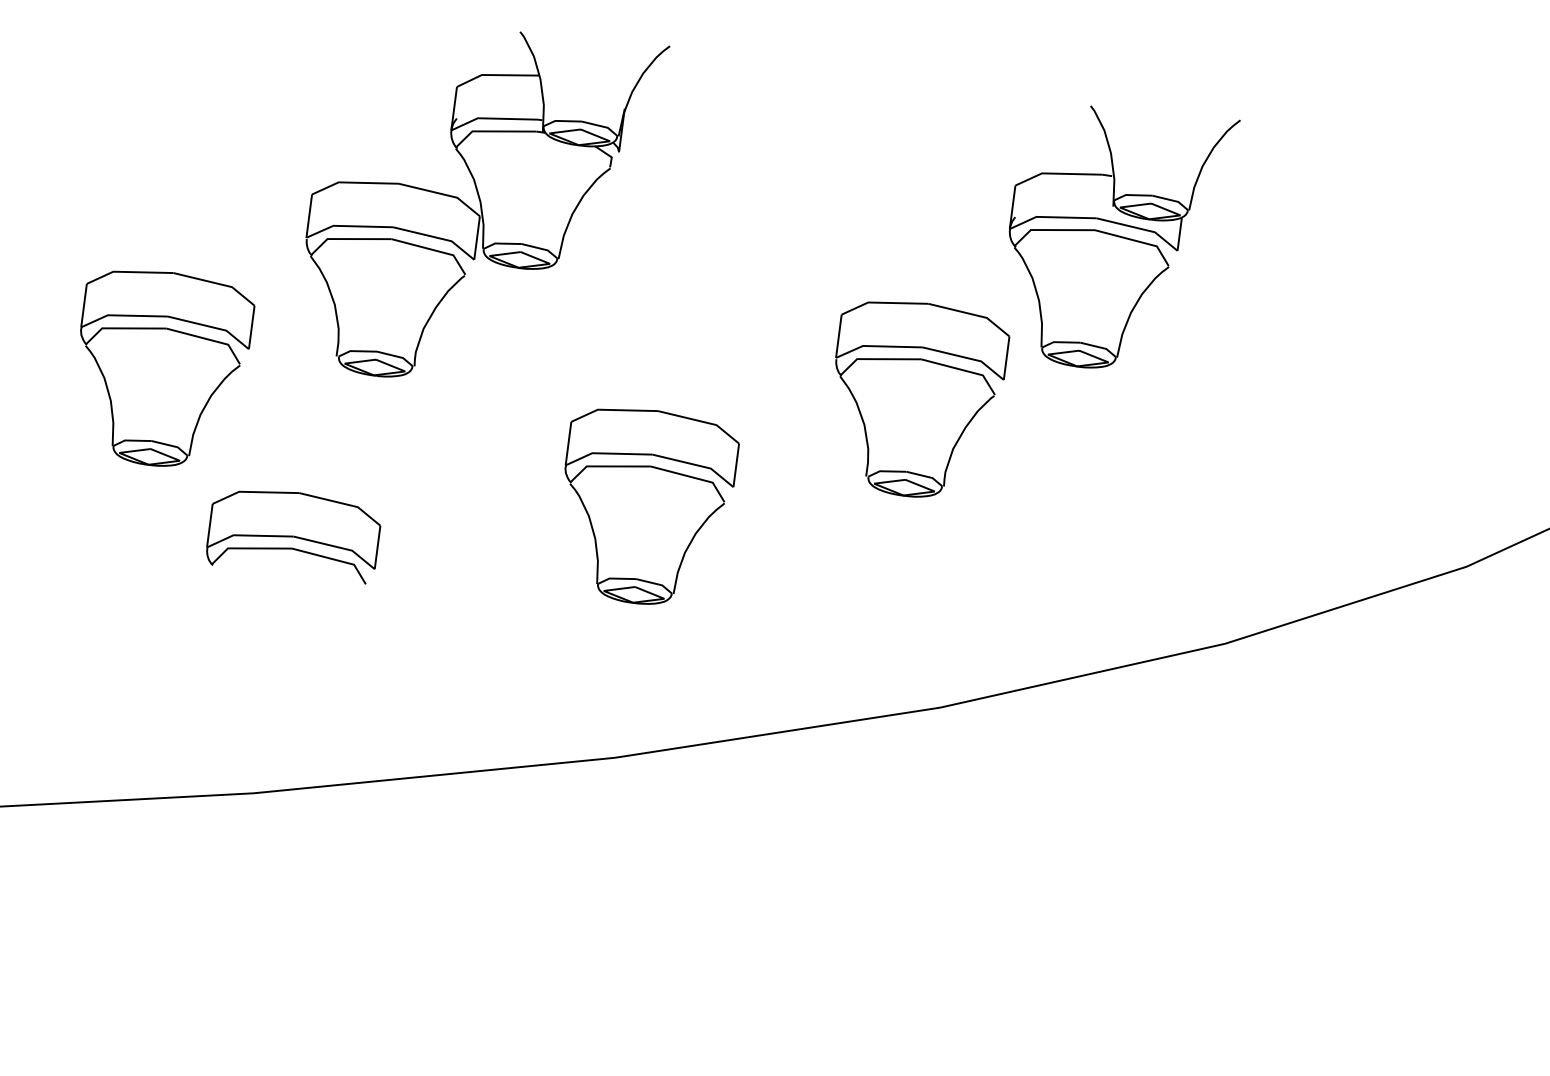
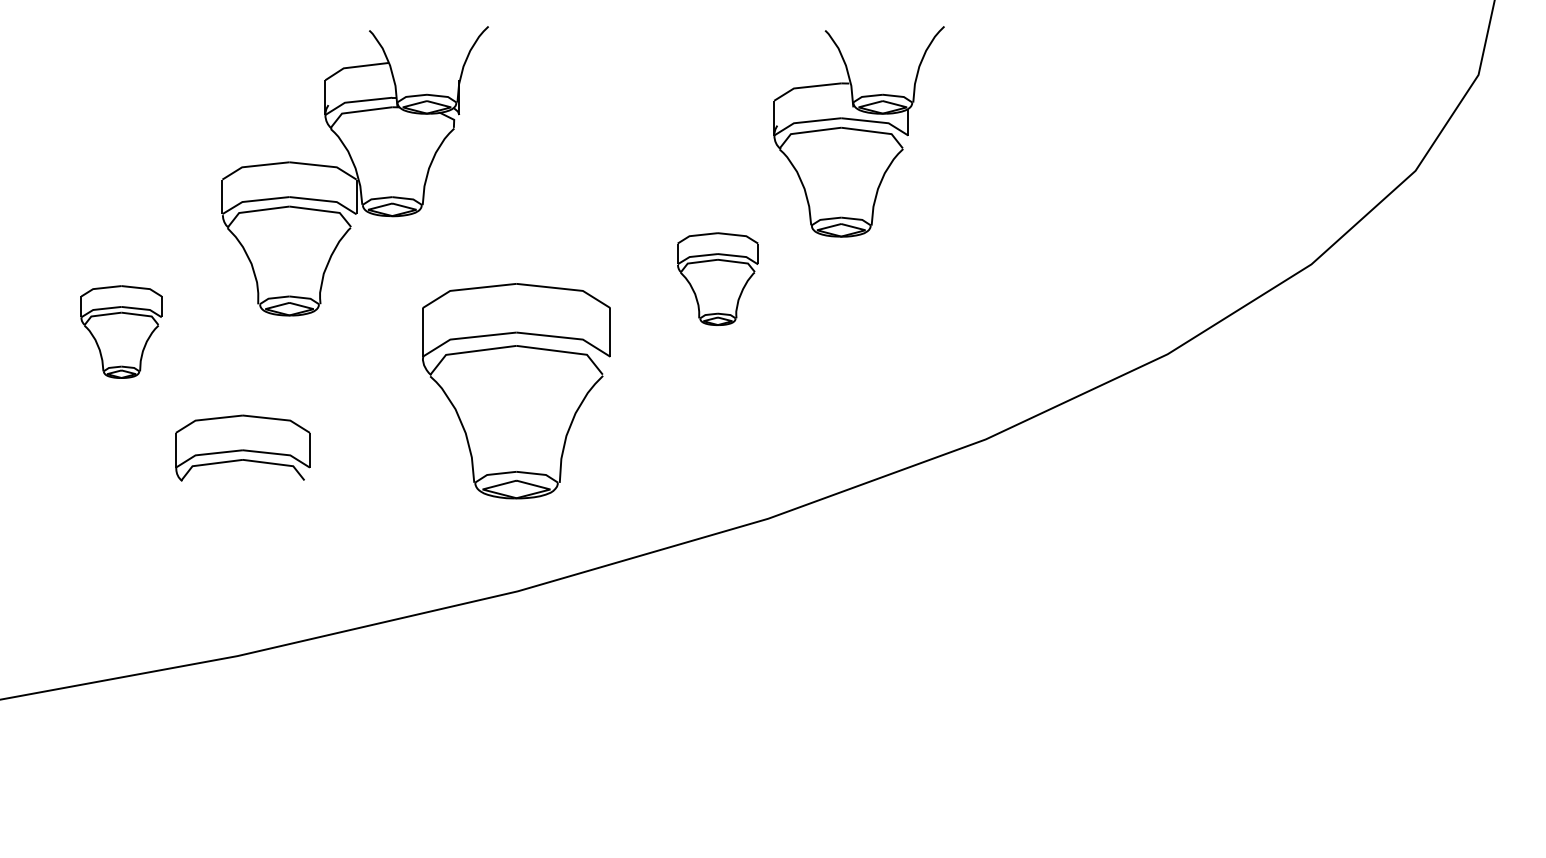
part: (161, 368) -> (121, 331), size x0.6
part: (915, 398) -> (717, 278), size x0.6
part: (644, 506) -> (515, 390), size x1.4

